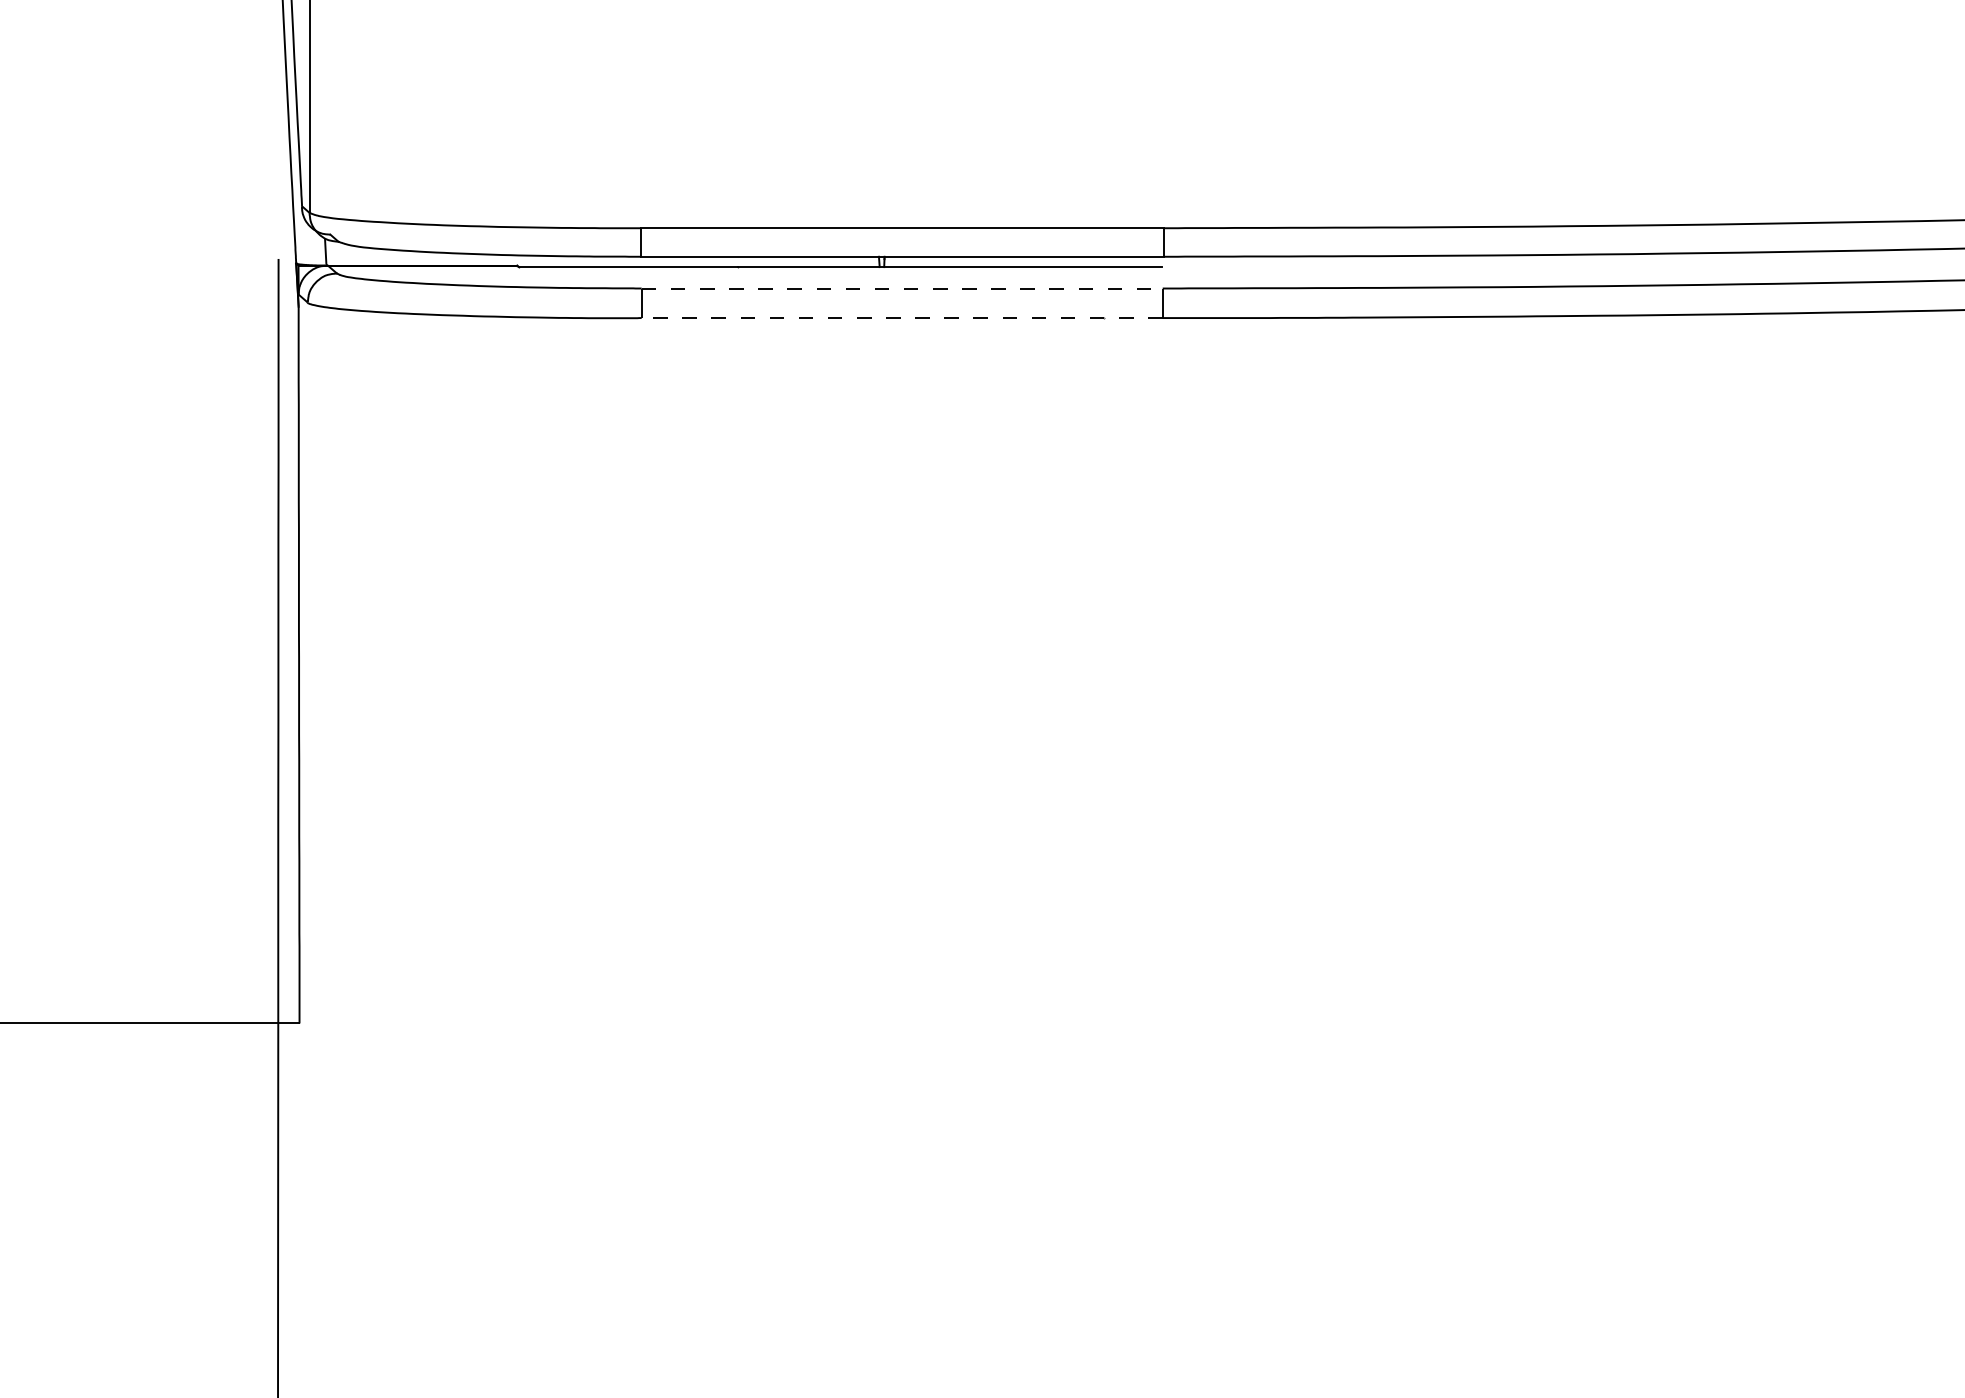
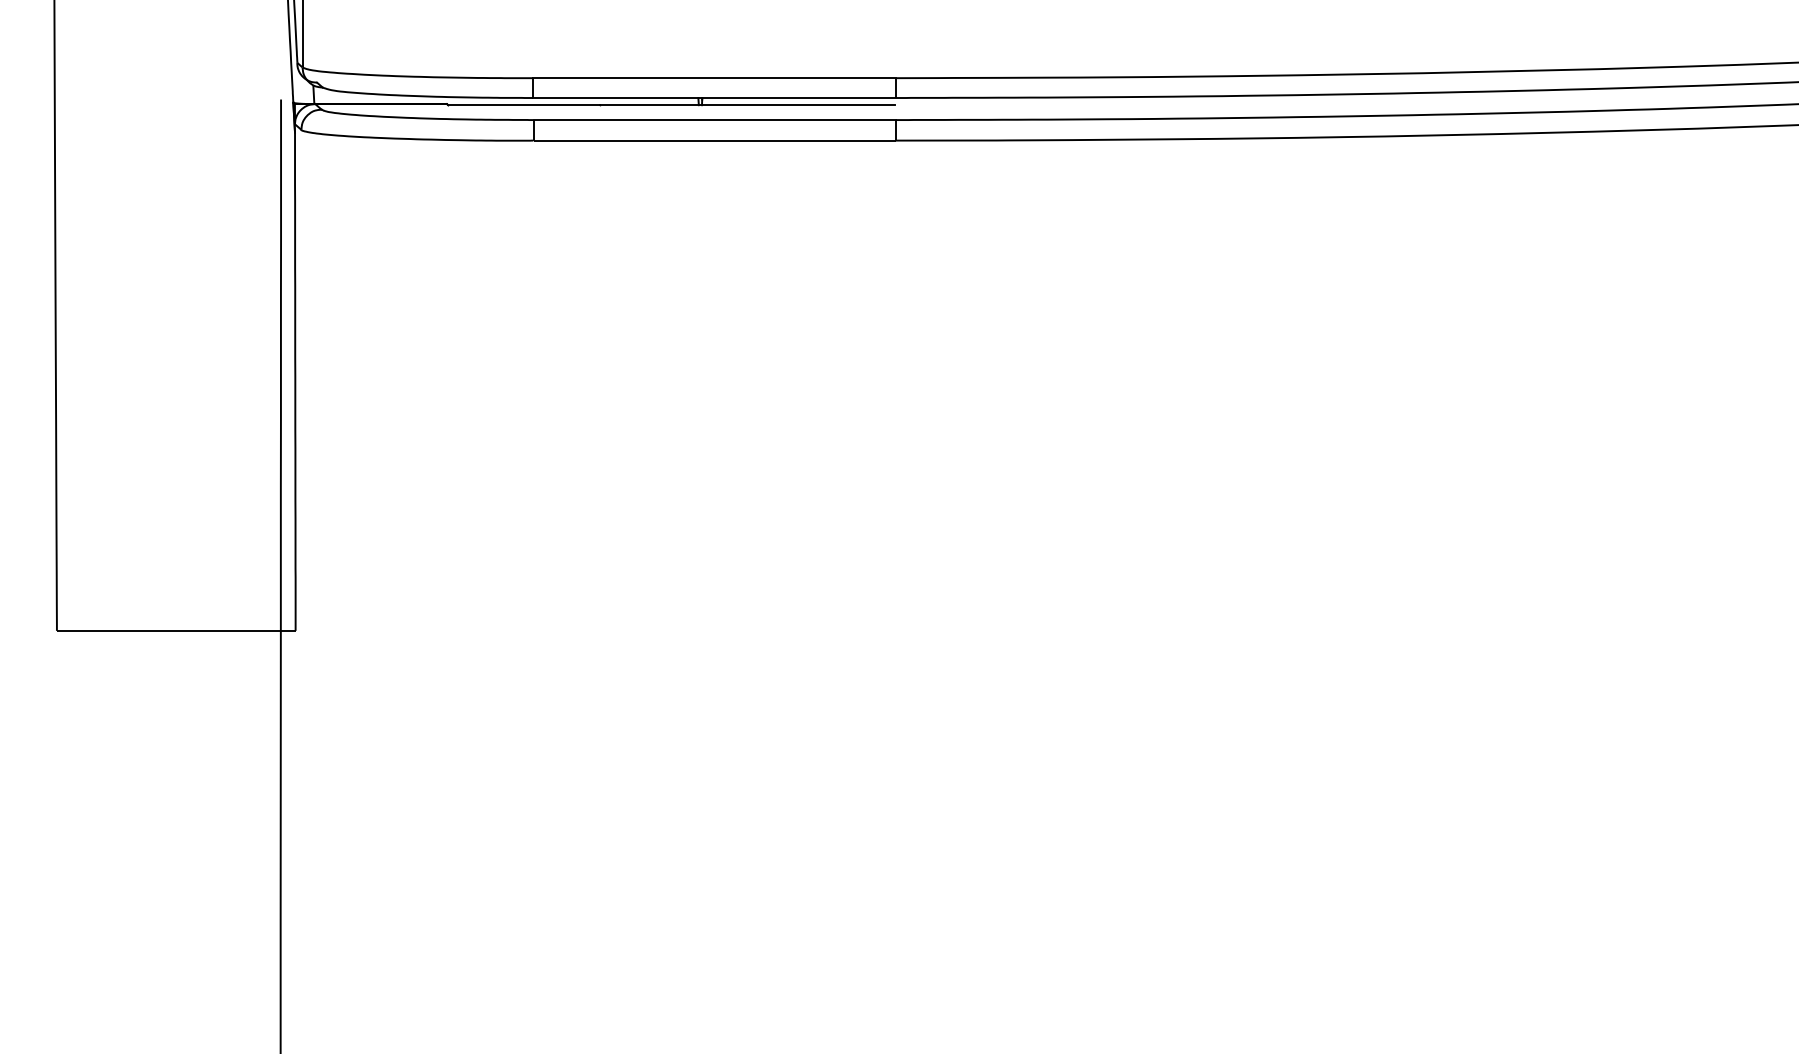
line: (903, 289) -> (715, 120), dashed -> solid
line: (902, 317) -> (714, 140), dashed -> solid

